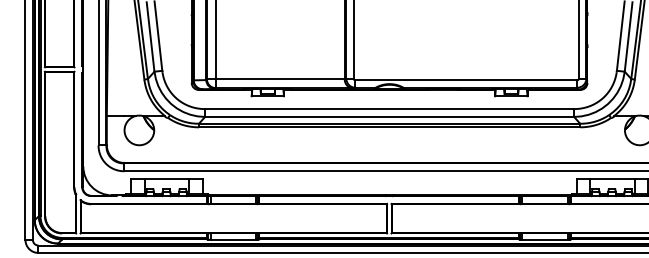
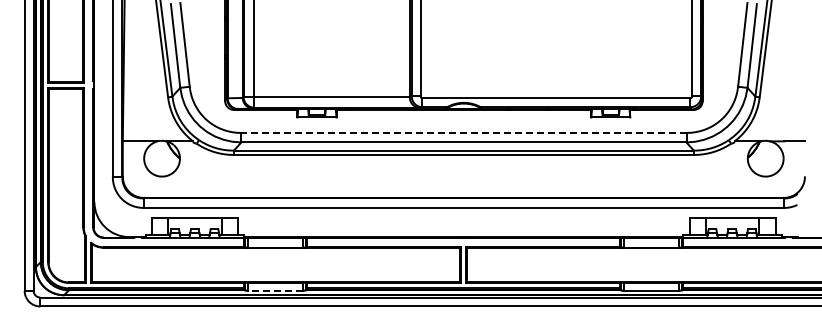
line: (389, 108) -> (463, 132), solid -> dashed
line: (233, 239) -> (275, 290), solid -> dashed

